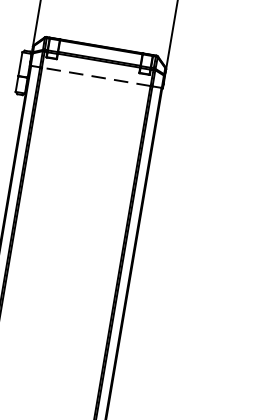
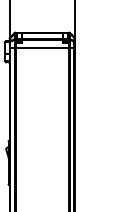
line: (96, 76) -> (42, 47), dashed -> solid

